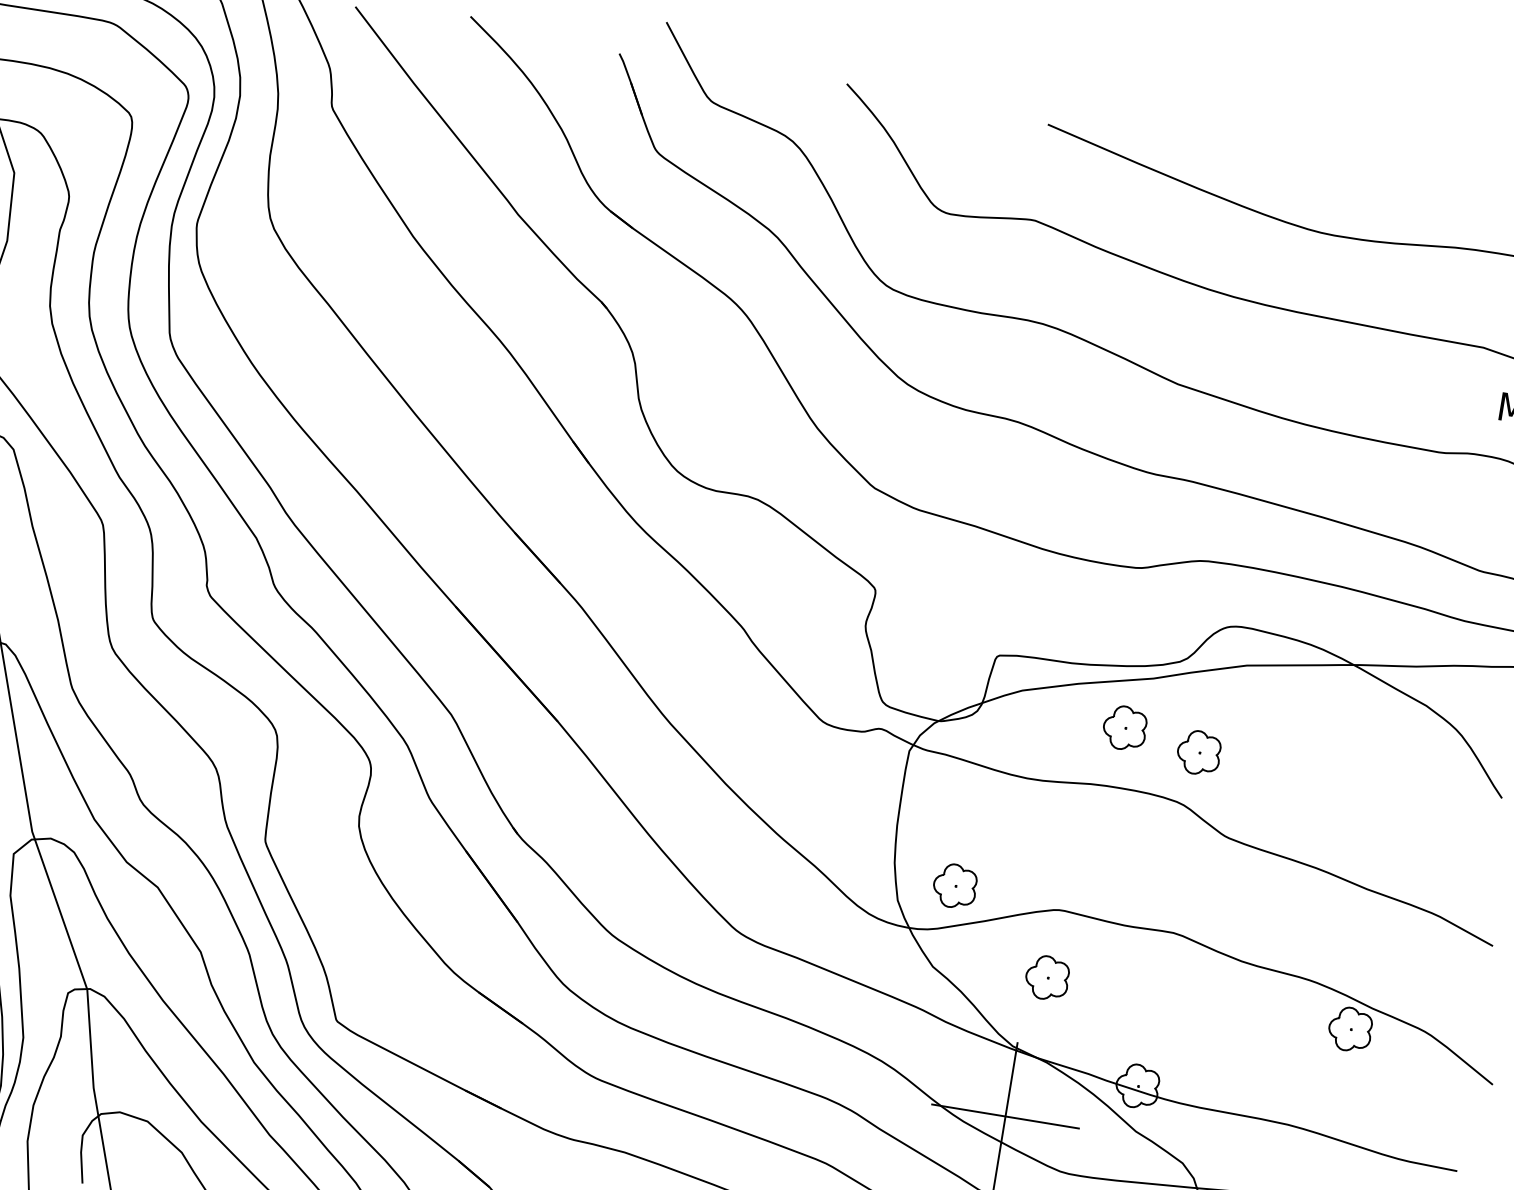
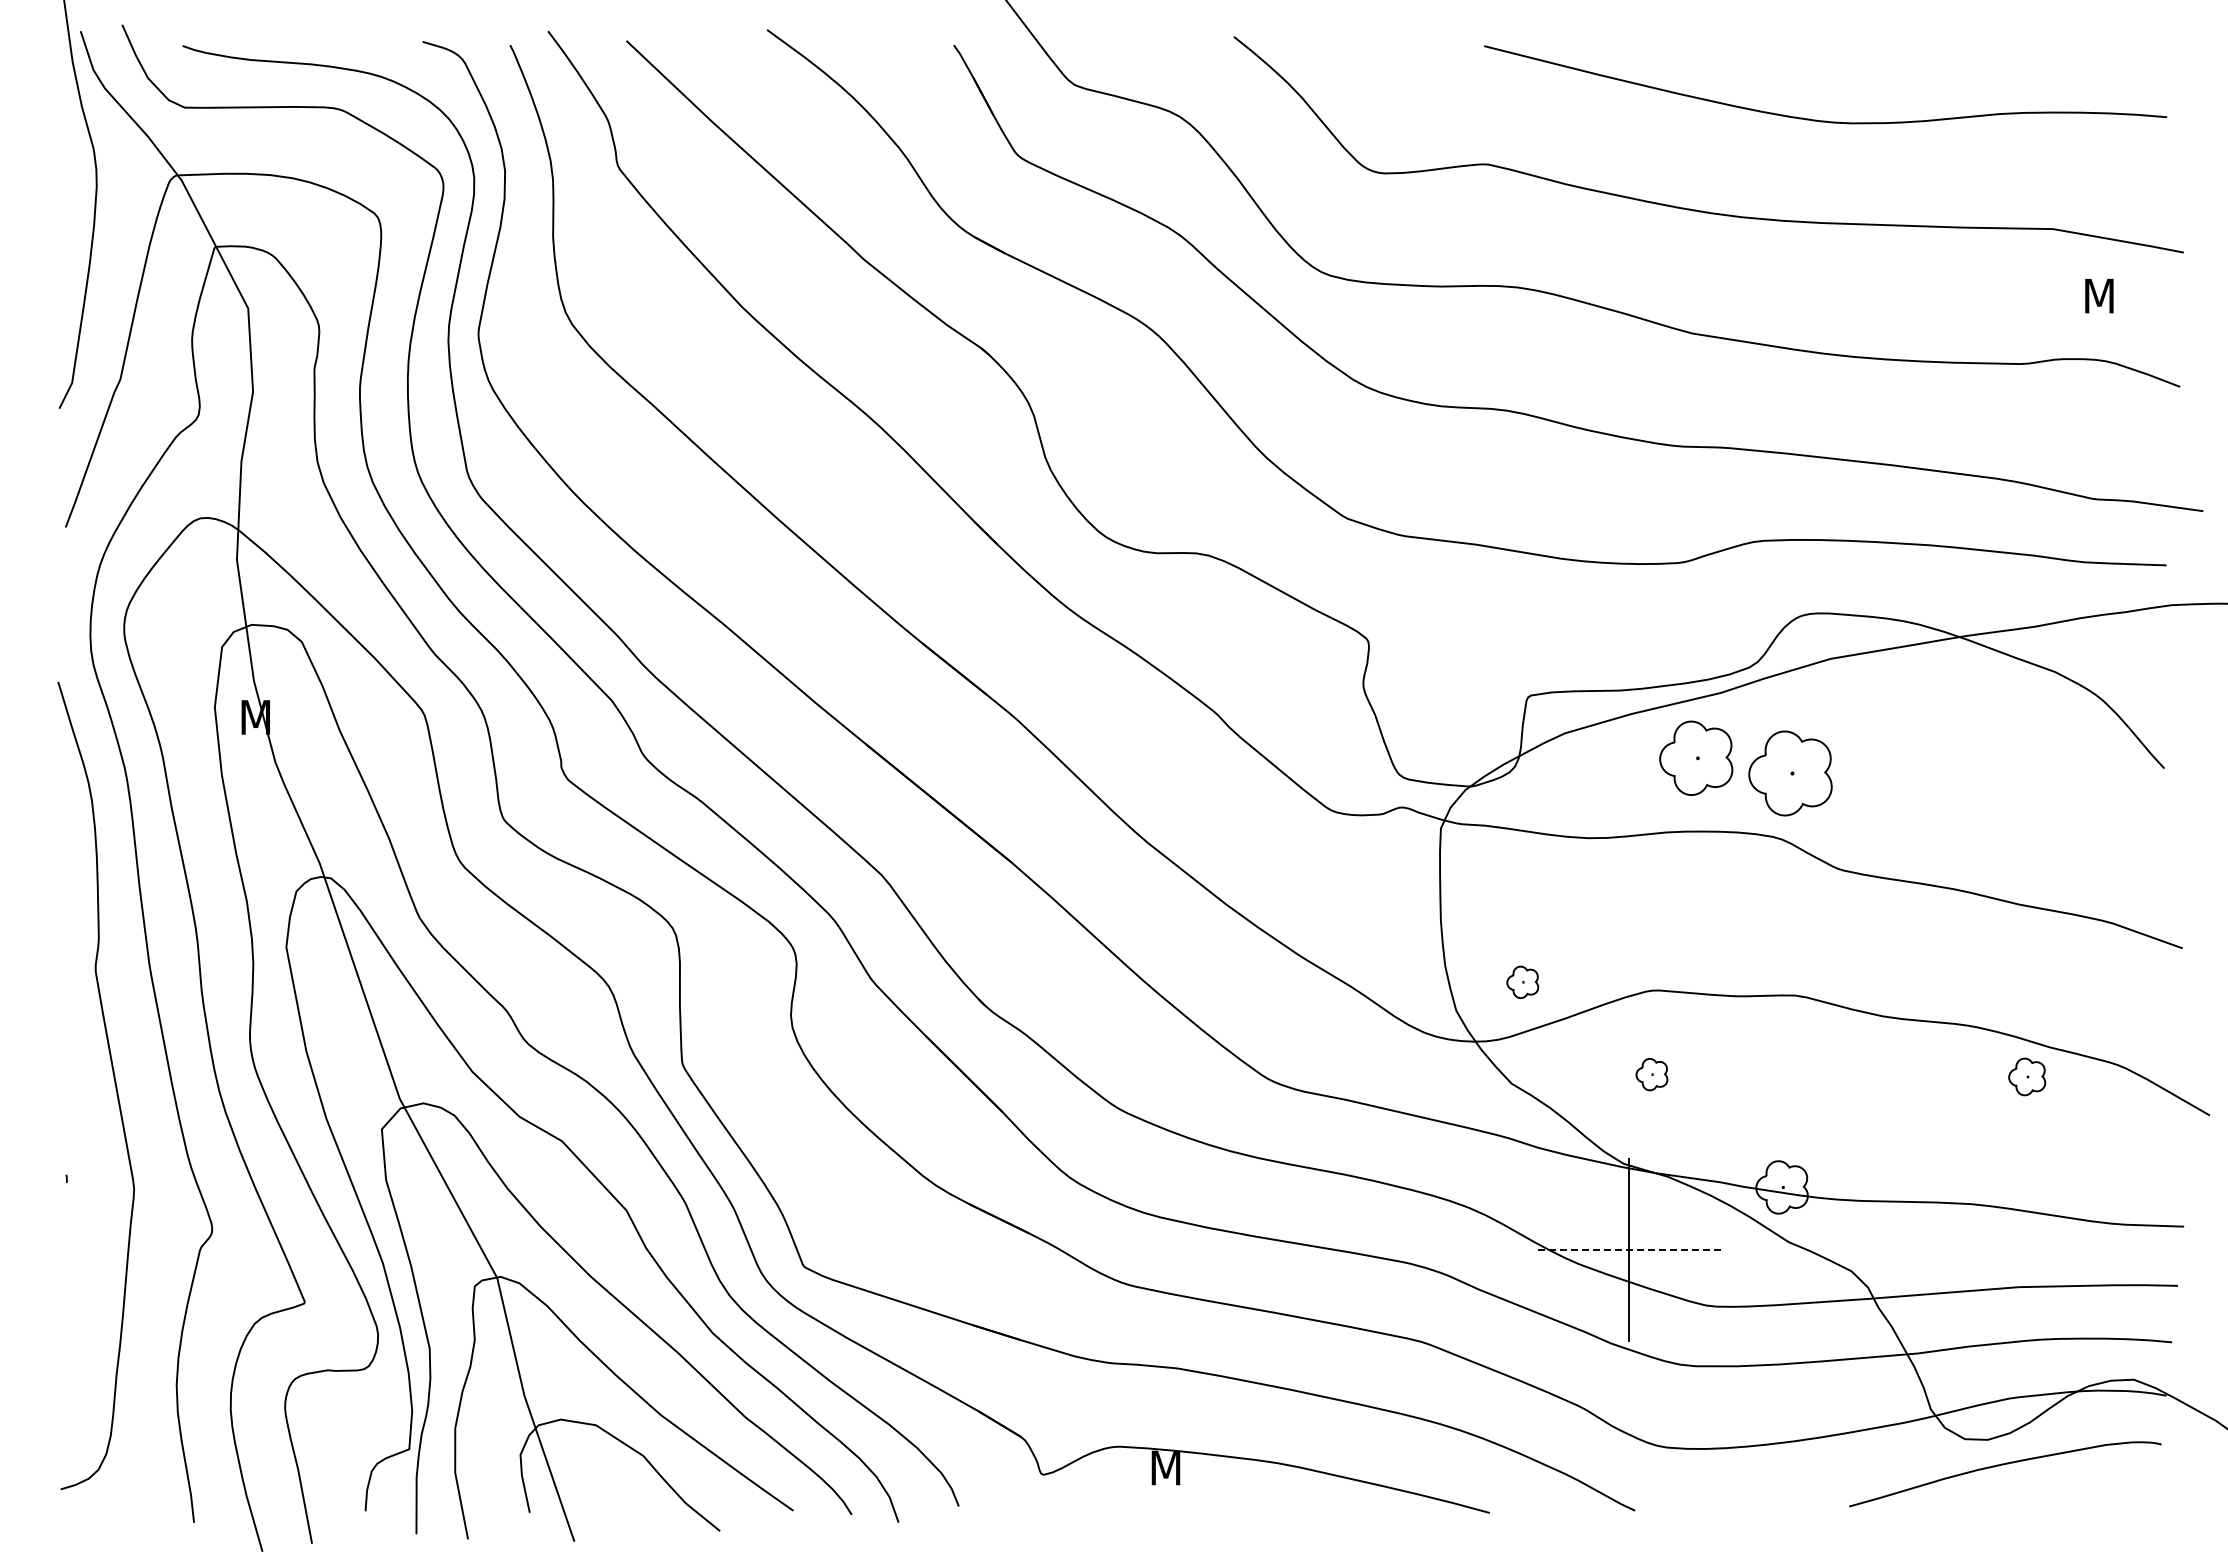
part: (1124, 728) -> (1695, 758), size x1.4
part: (1198, 752) -> (1789, 773), size x1.6
part: (954, 886) -> (1522, 982), size x0.6
part: (1047, 977) -> (1651, 1074), size x0.6
part: (1349, 1028) -> (2026, 1076), size x0.7
line: (1005, 1116) -> (1628, 1249), solid -> dashed

